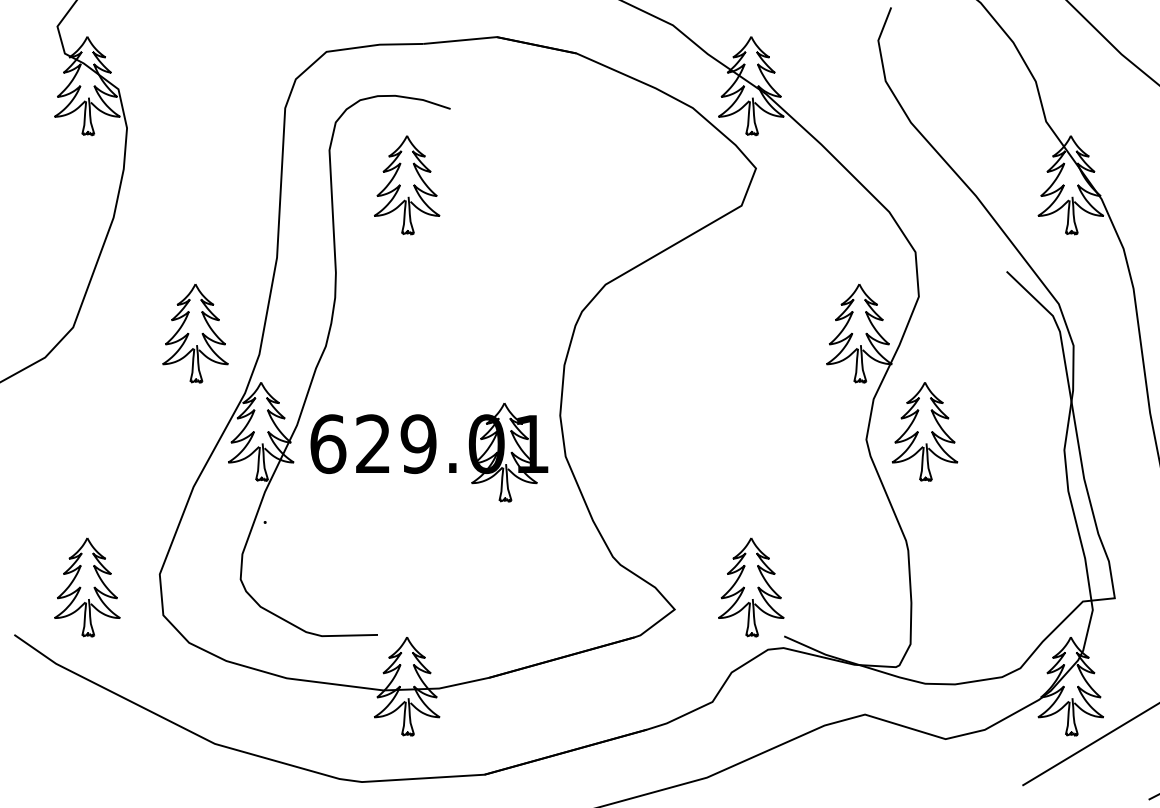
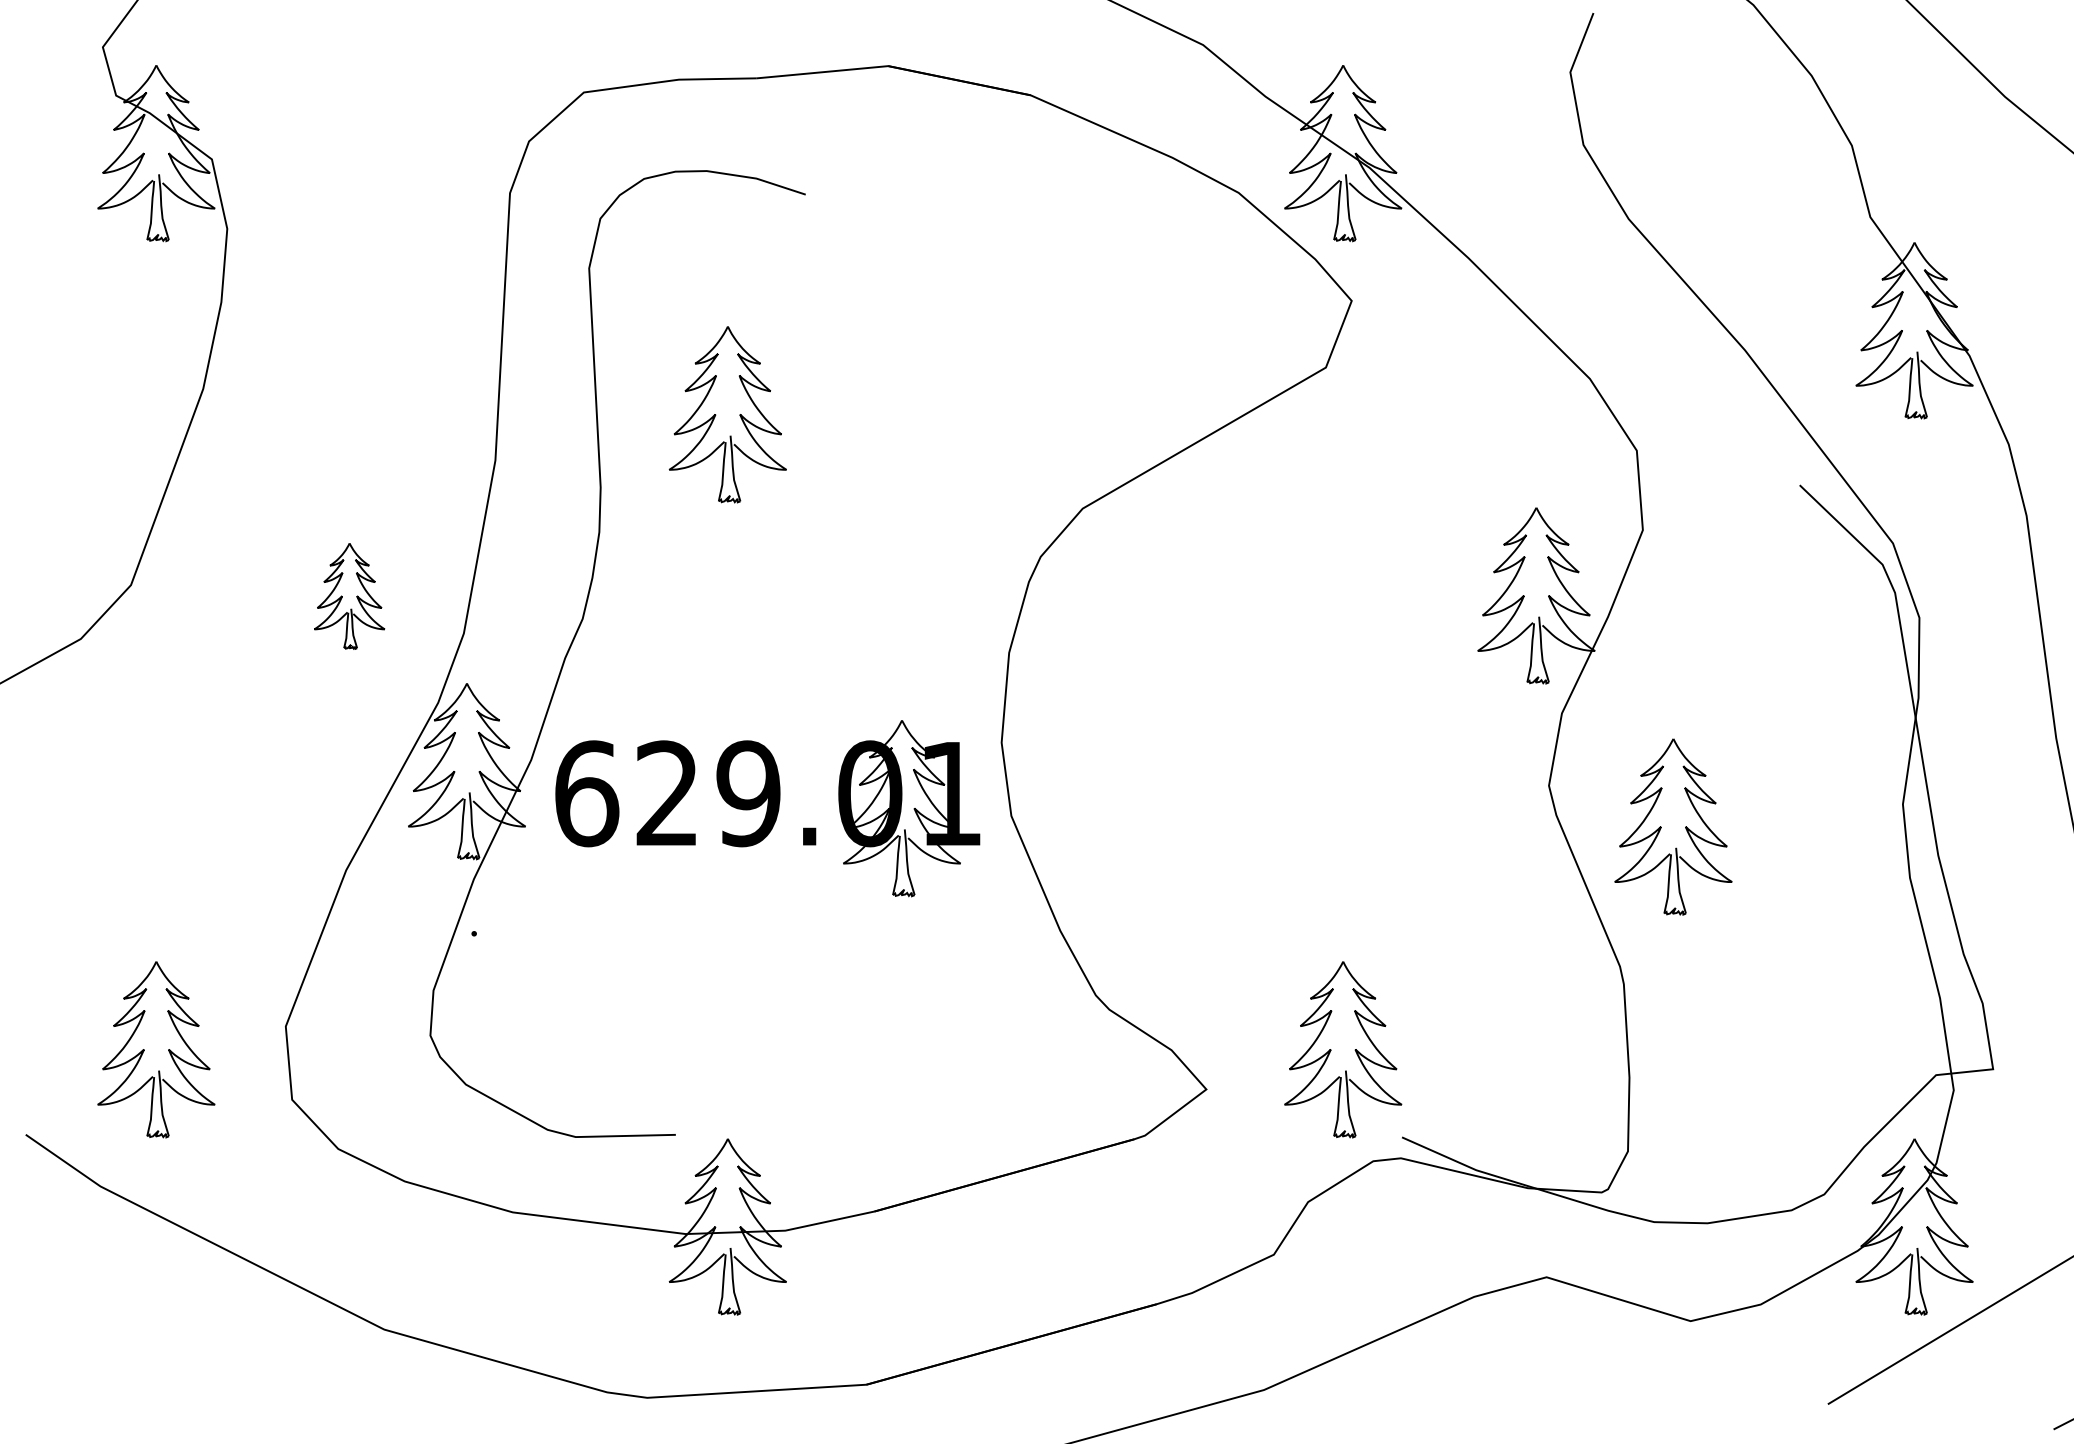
part: (407, 185) -> (728, 415), moved
part: (195, 333) -> (349, 595), size x0.6
part: (925, 431) -> (1674, 826), moved

